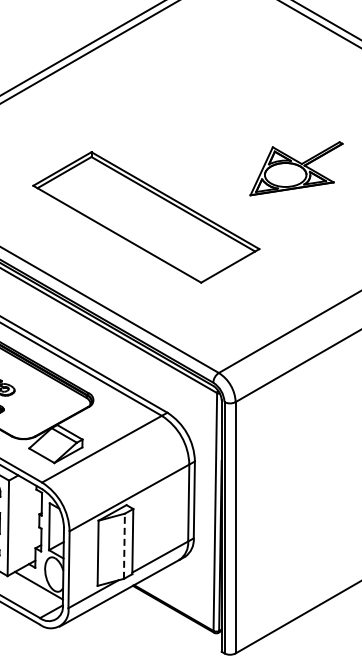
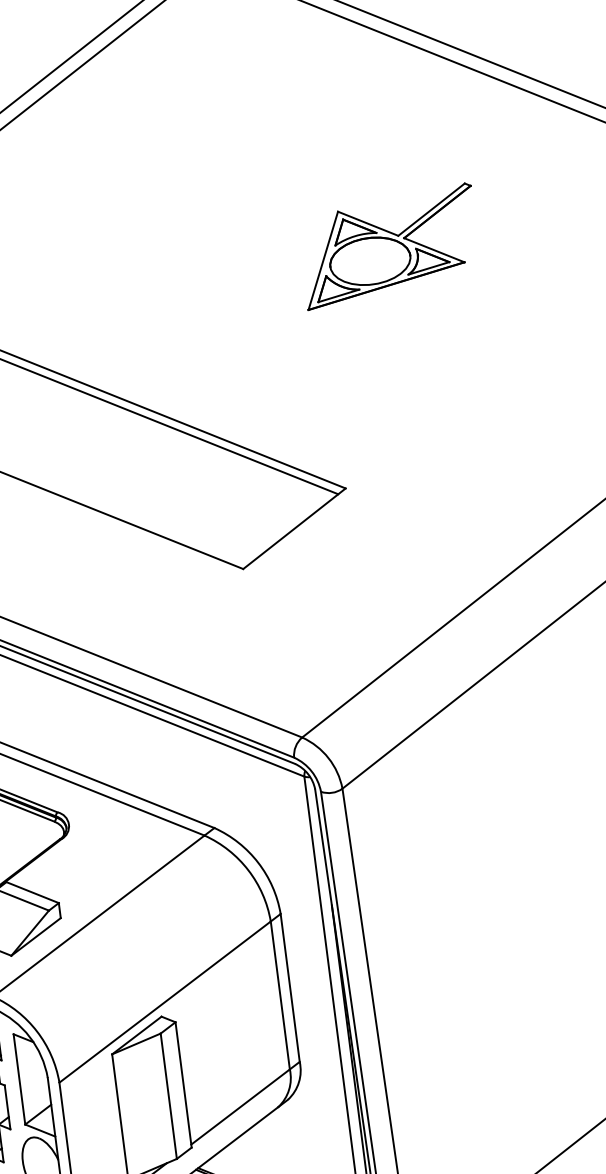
part: (296, 168) -> (389, 245), moved
line: (124, 546) -> (168, 1096), dashed -> solid

